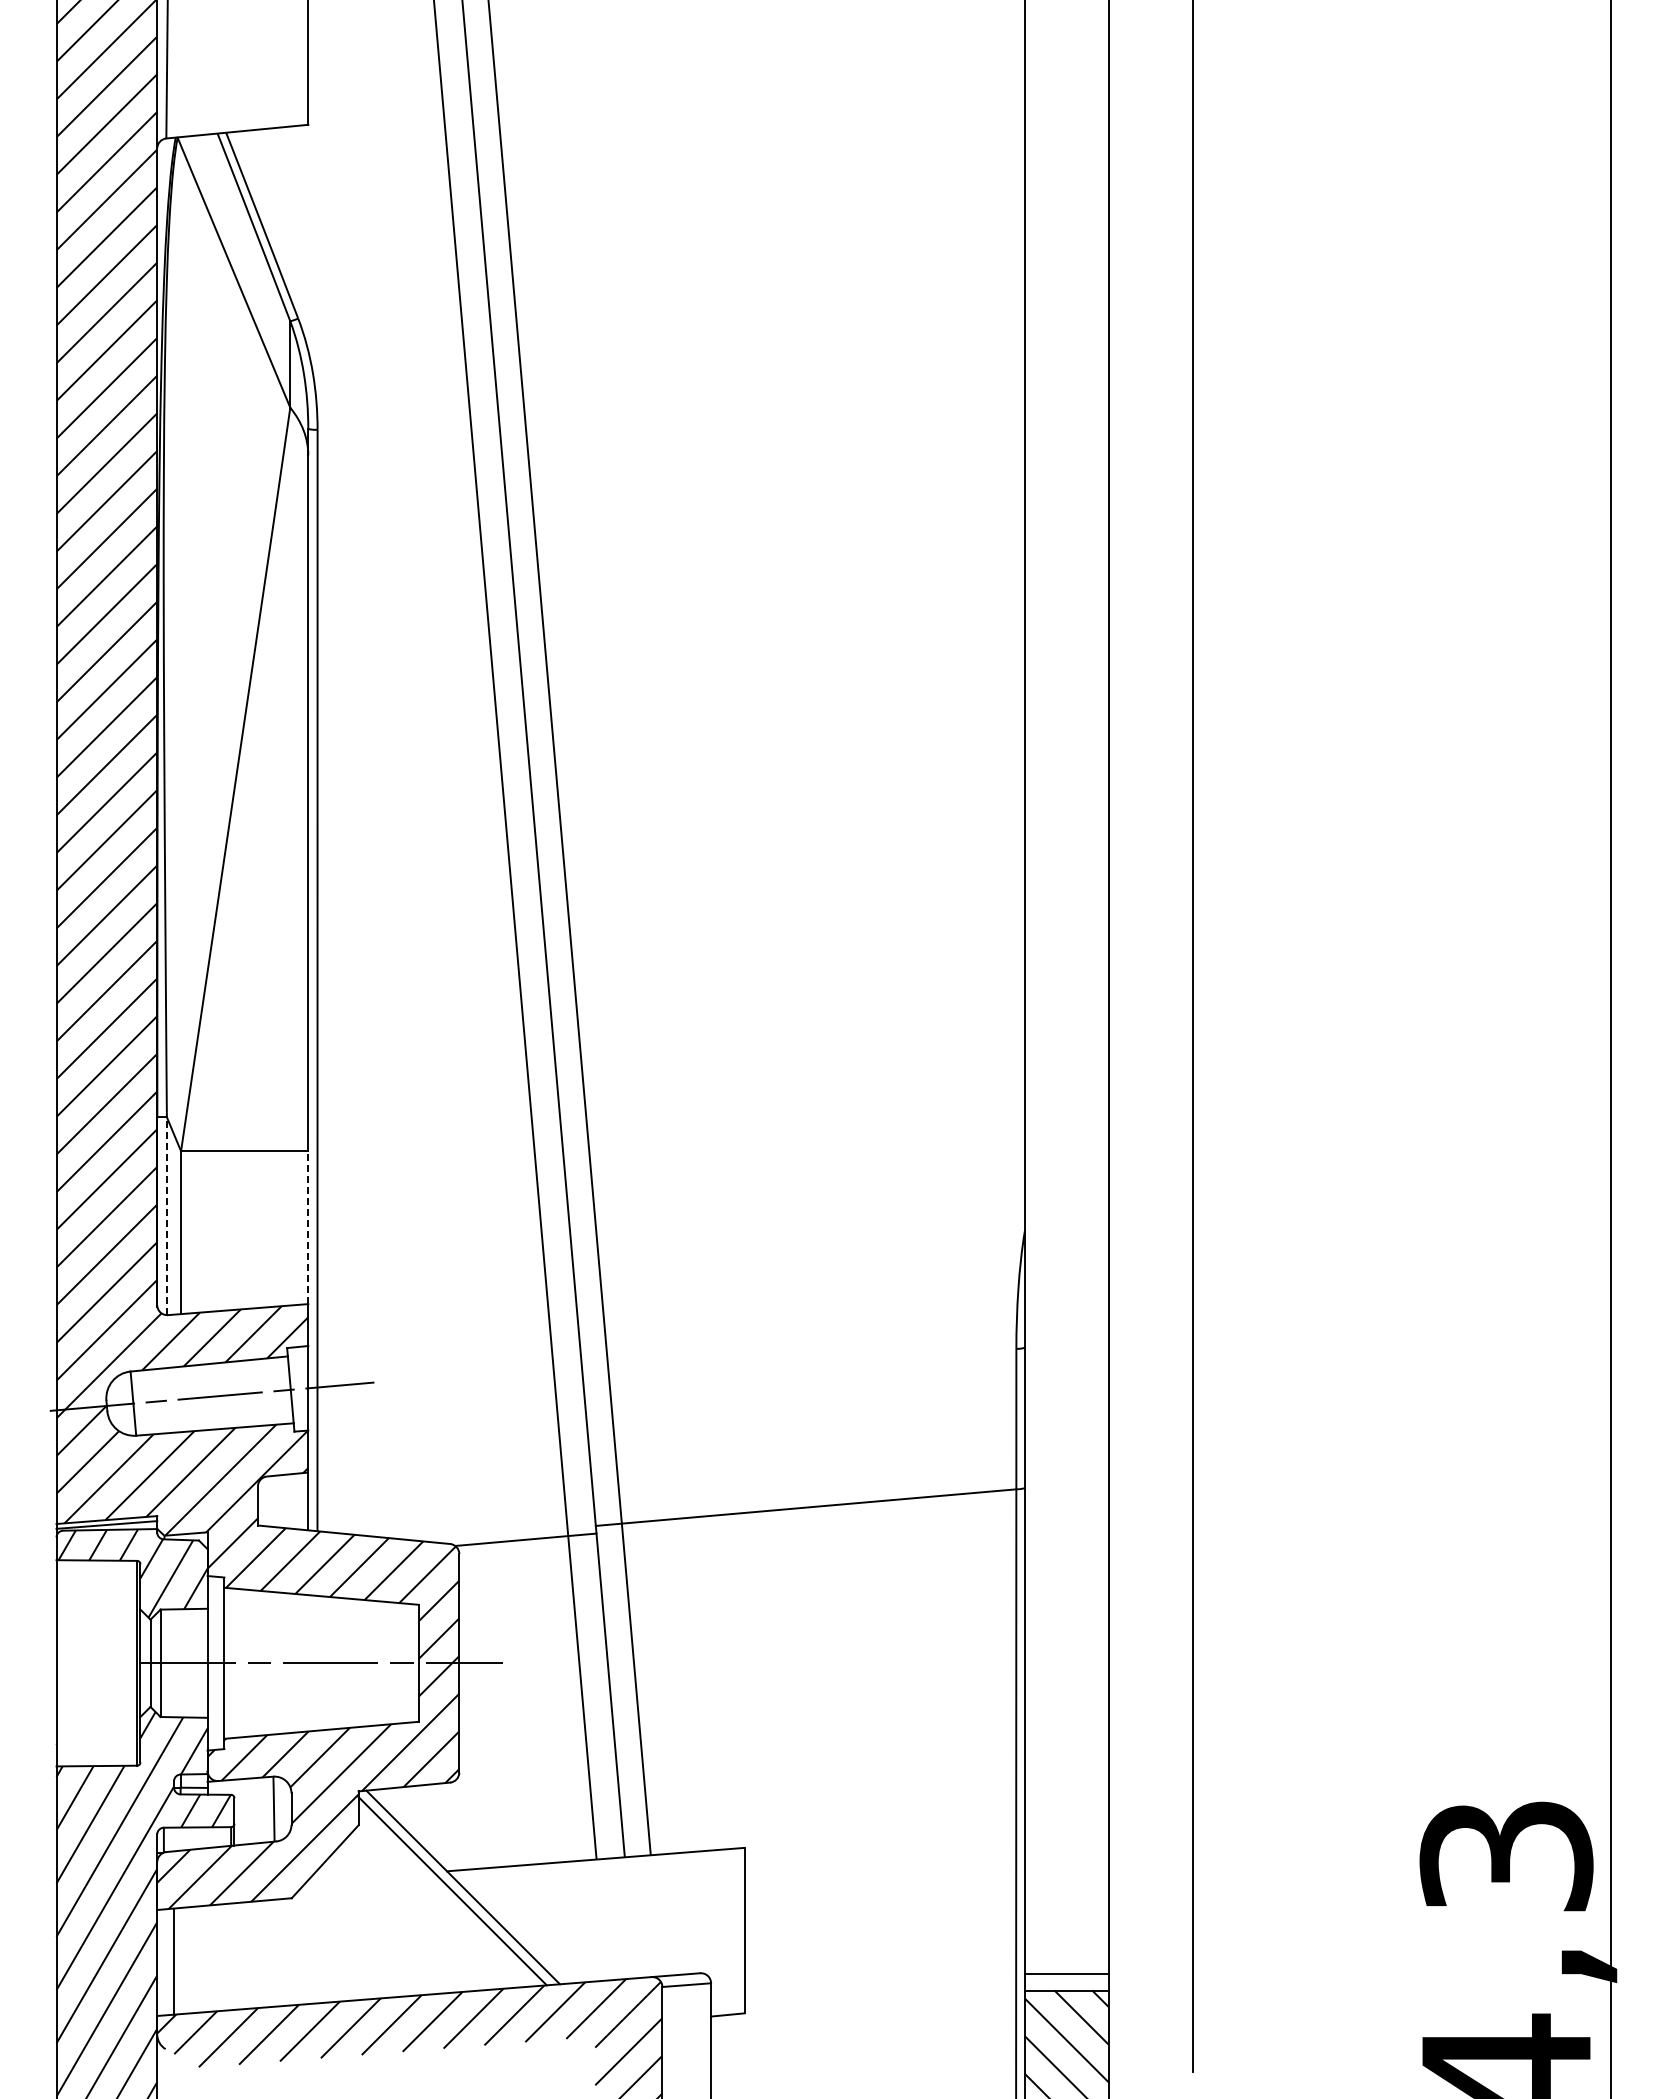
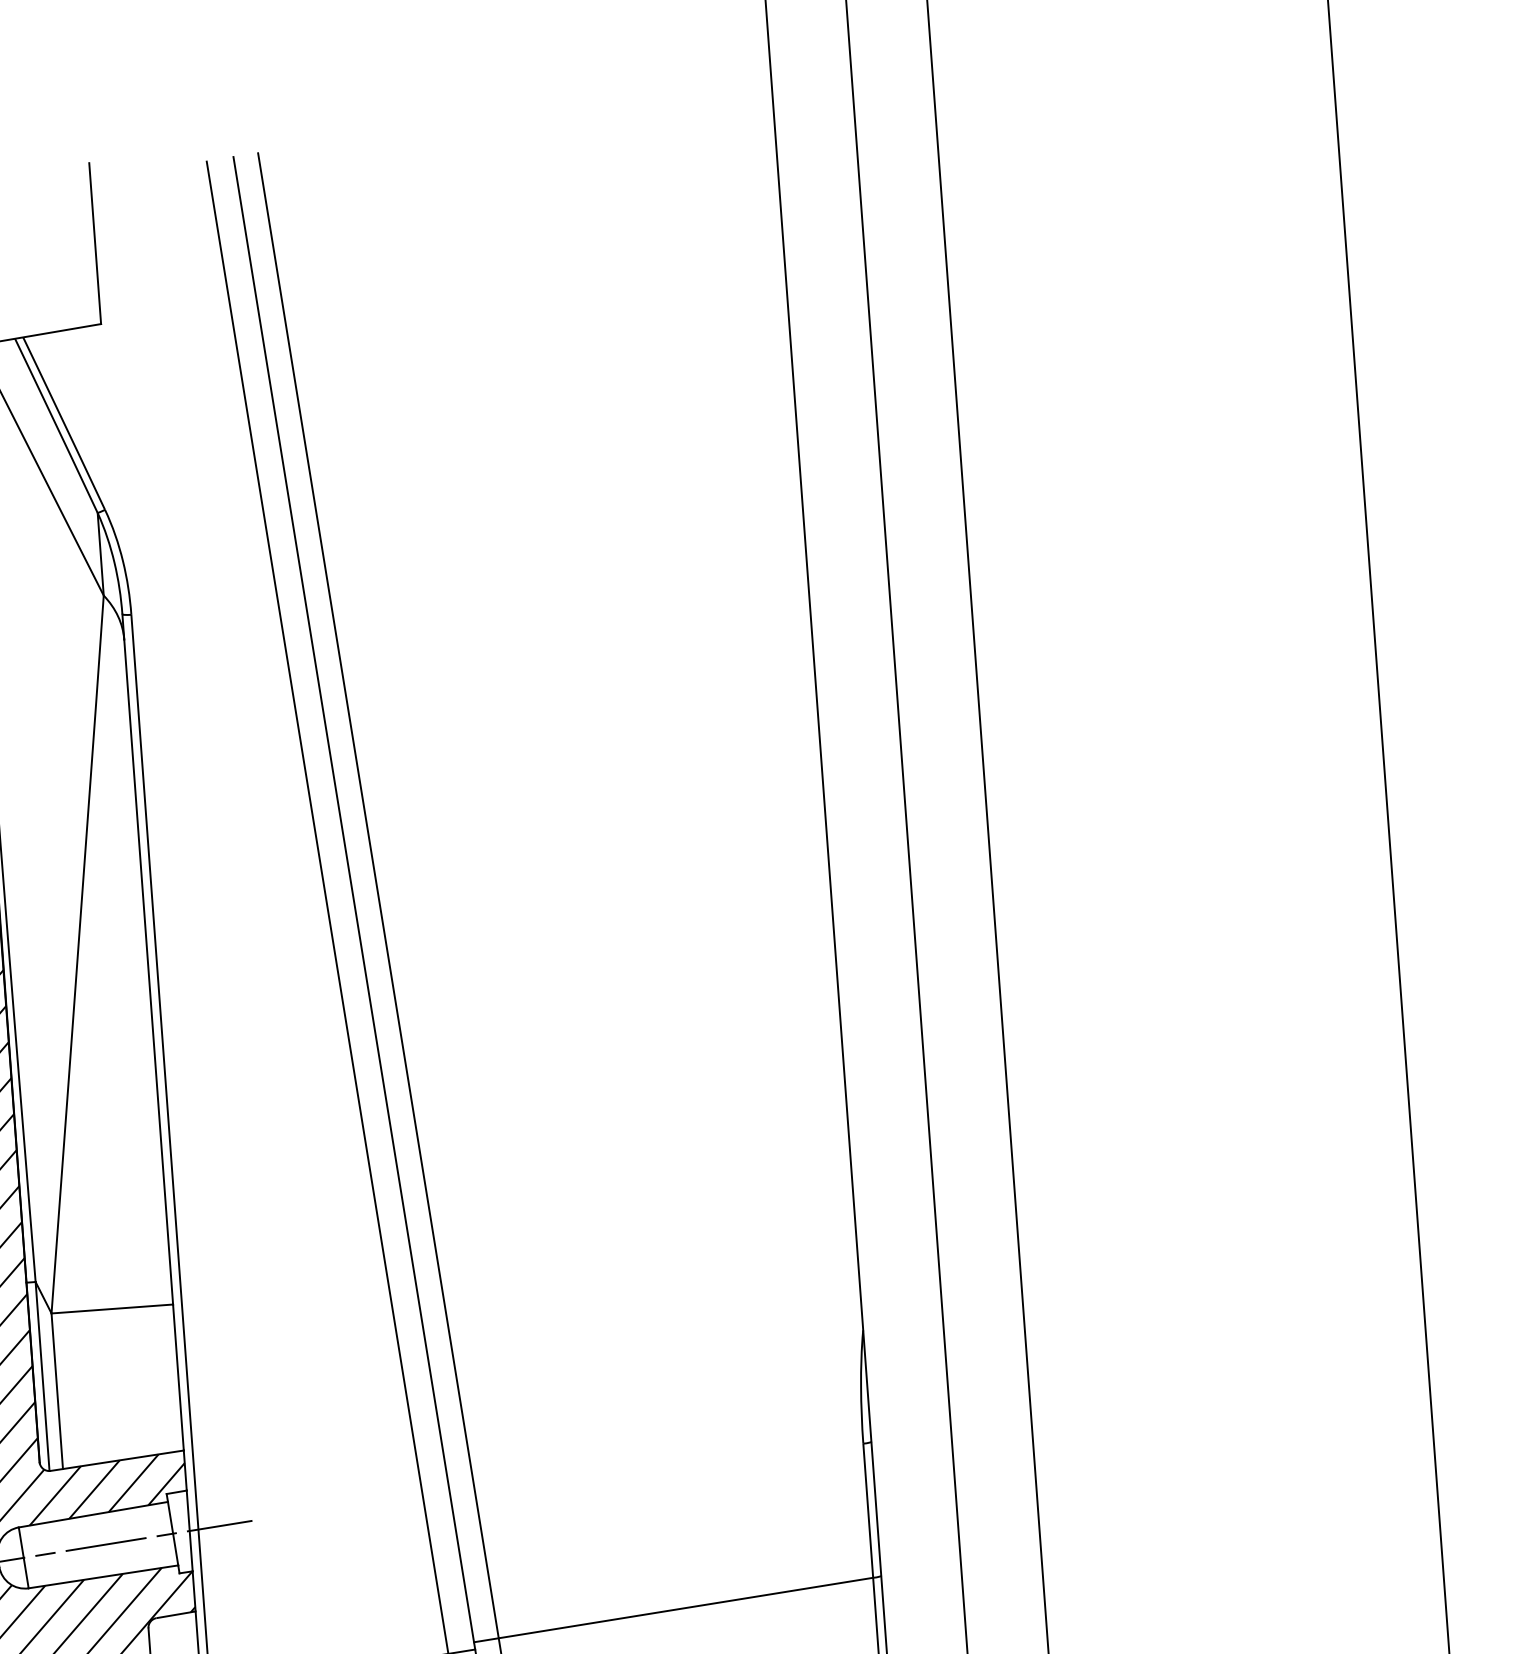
line: (166, 1216) -> (42, 1376), dashed -> solid
line: (308, 1227) -> (178, 1377), dashed -> solid

